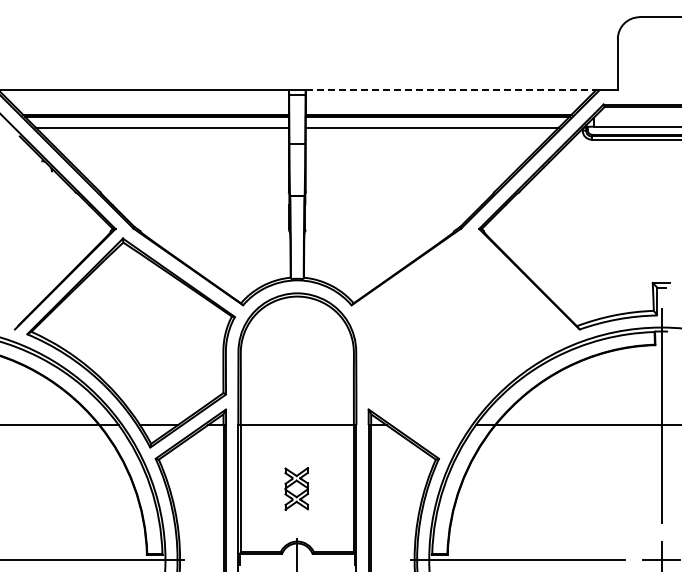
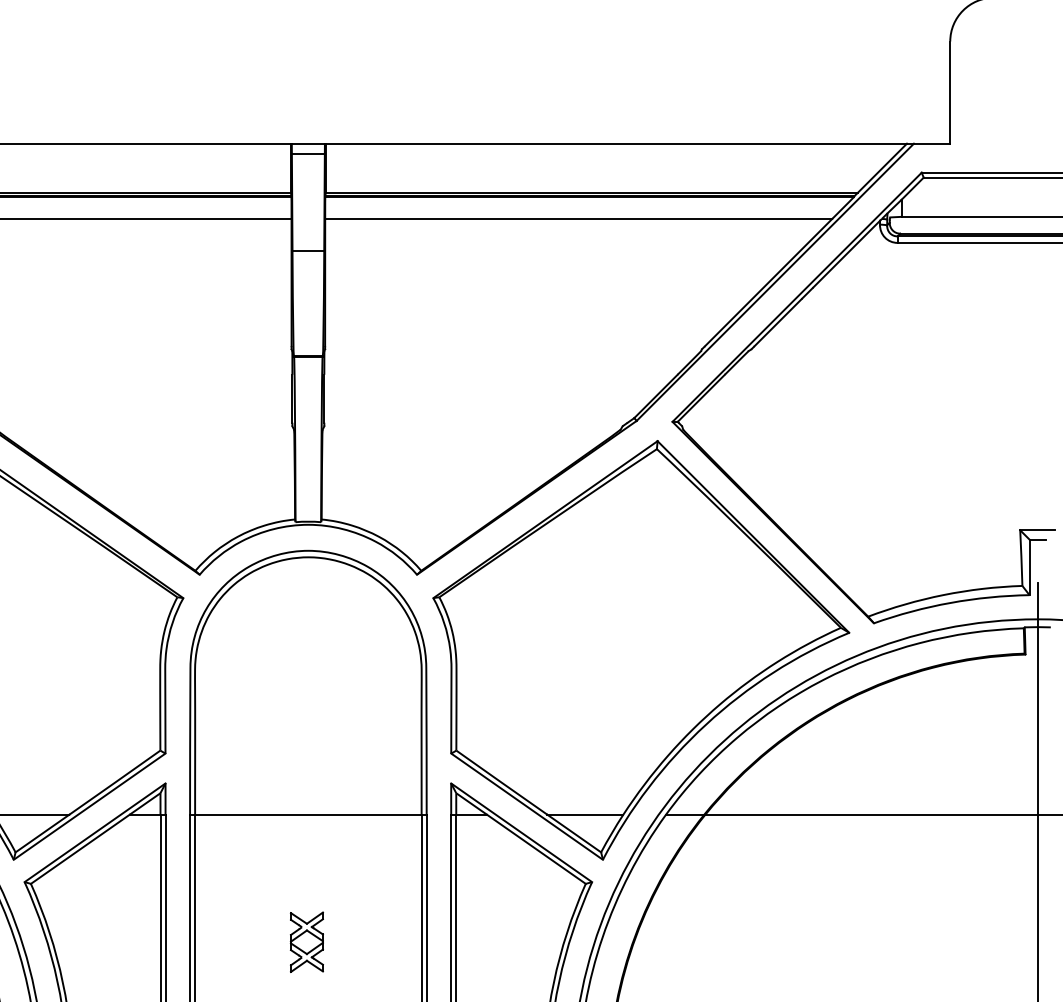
line: (451, 90) -> (617, 144), dashed -> solid
part: (463, 342) -> (641, 649), added
part: (296, 488) -> (306, 941), size x0.71

